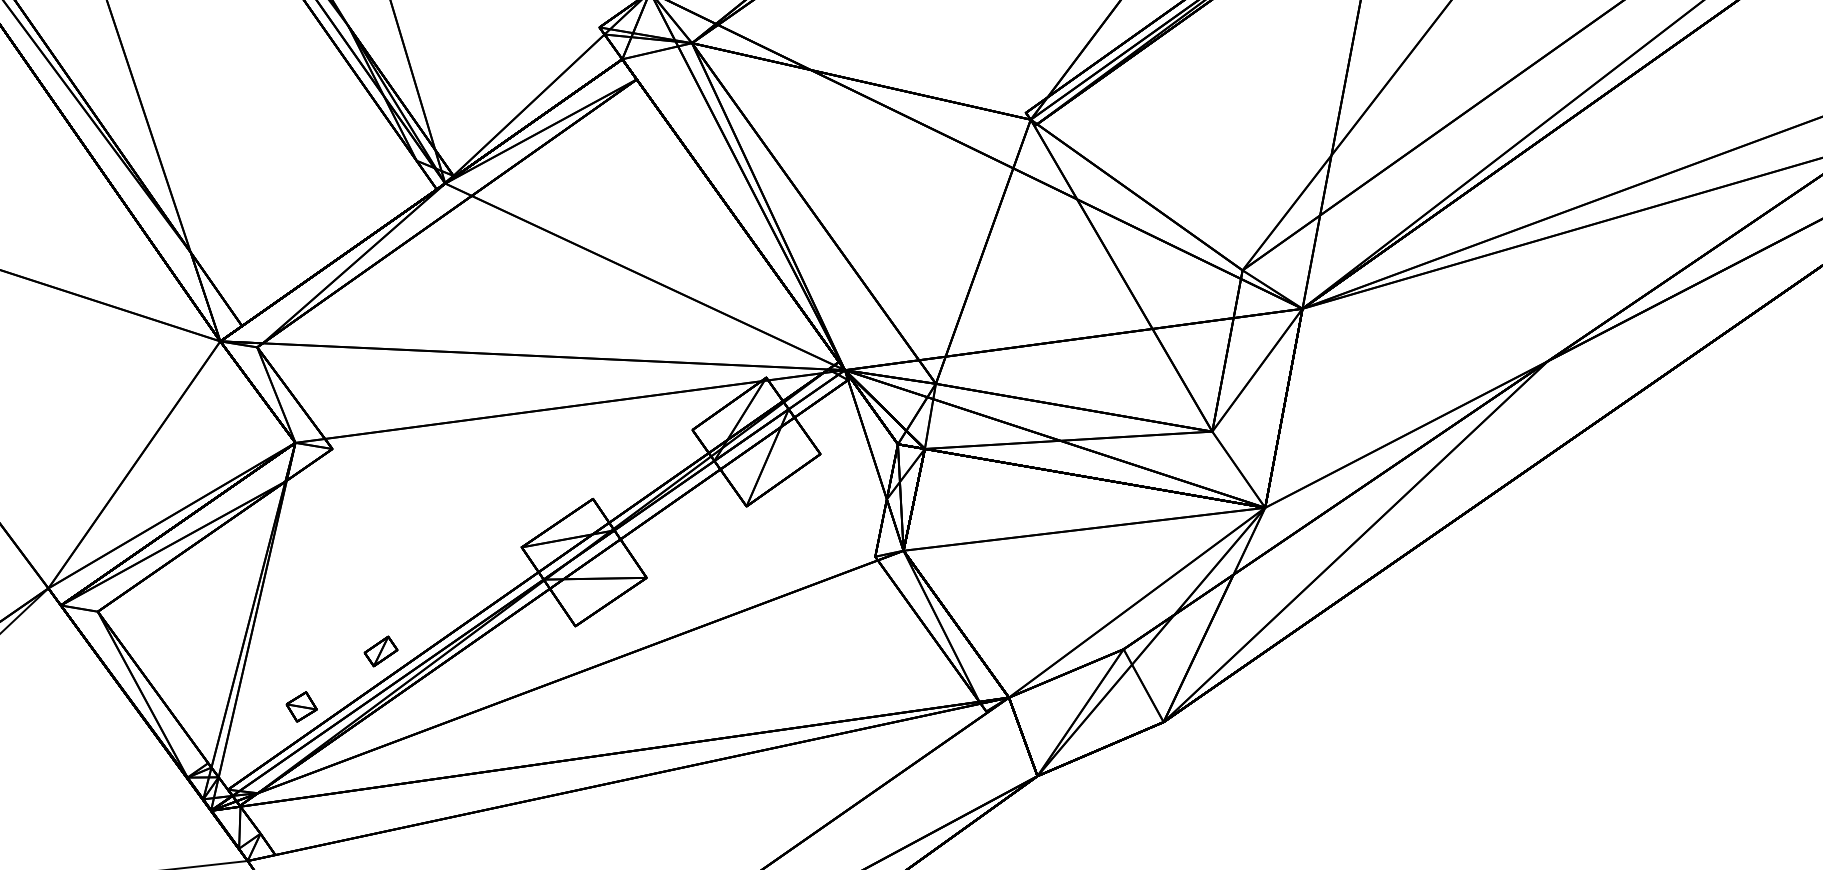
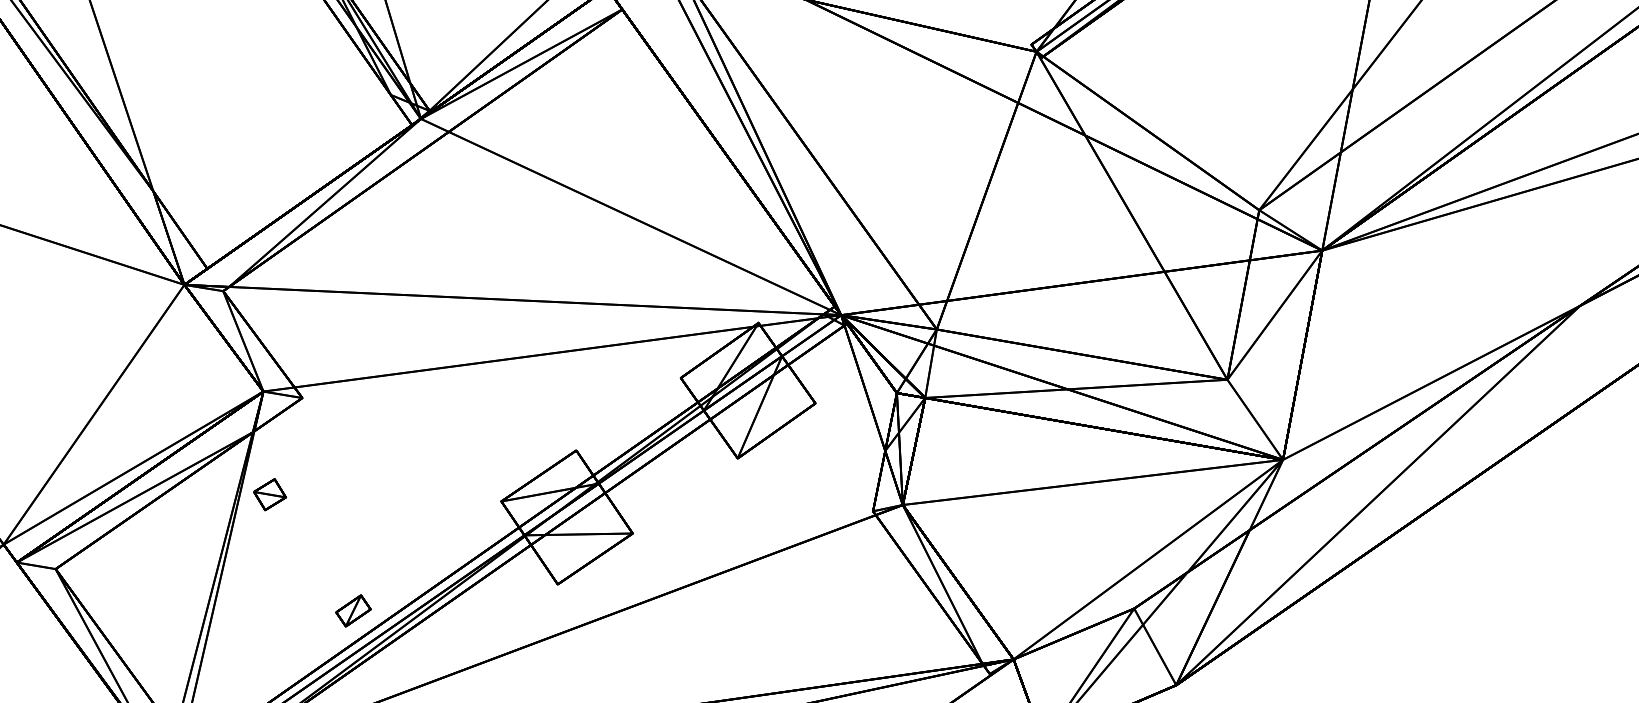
part: (301, 706) -> (269, 494), moved

